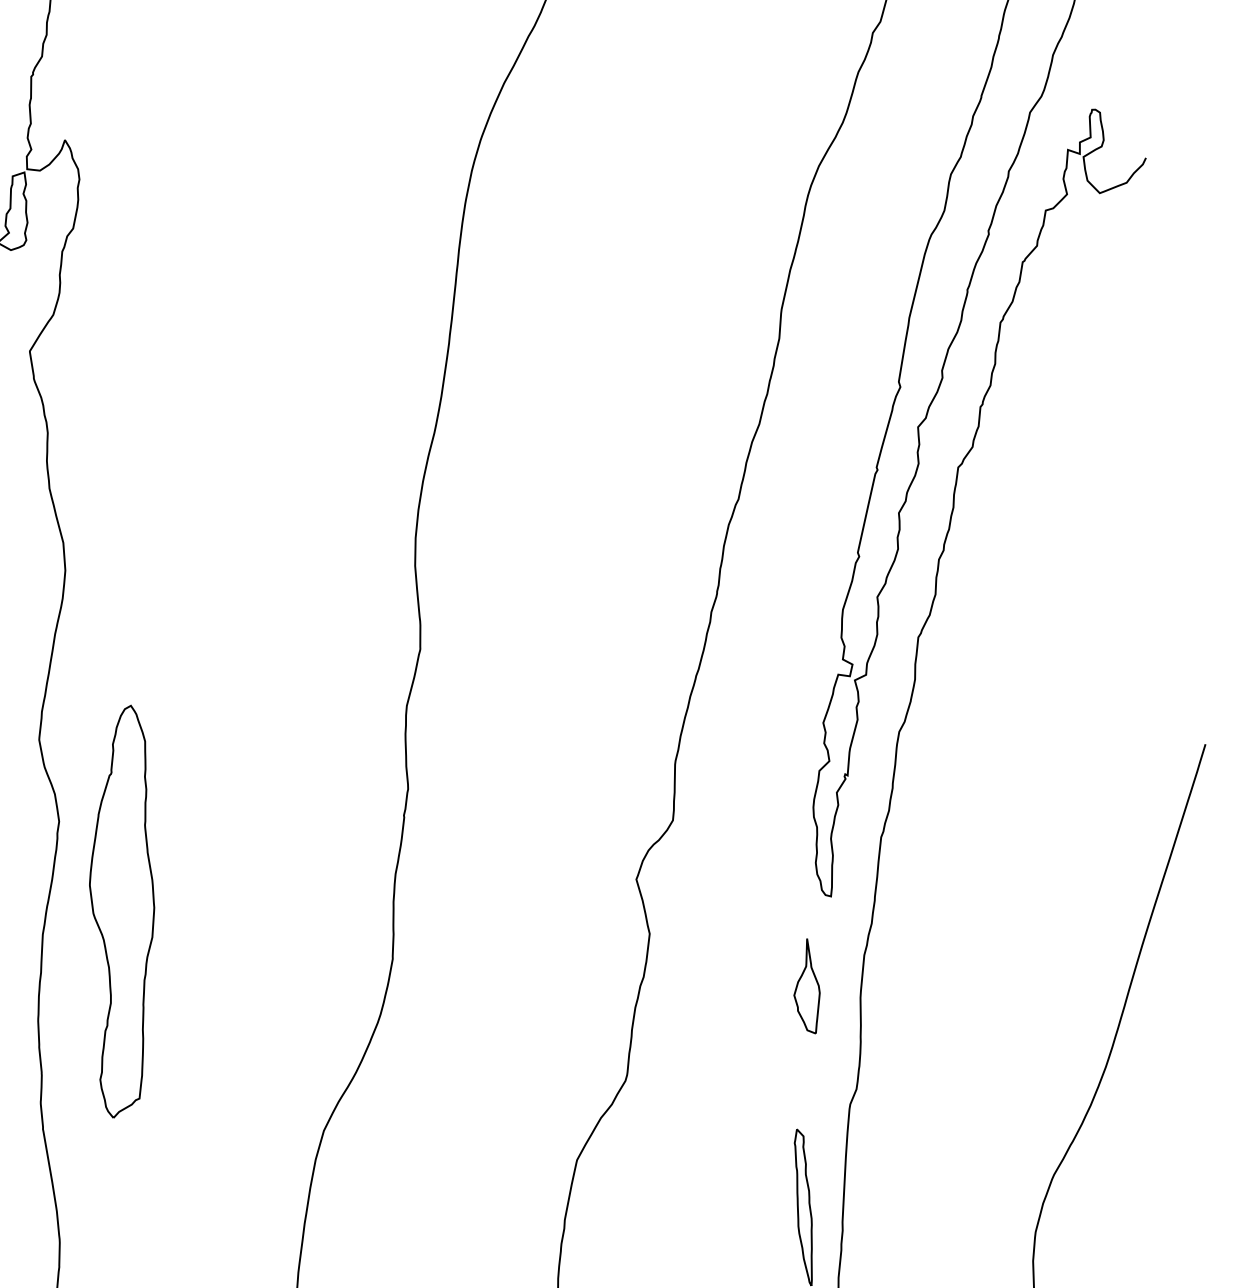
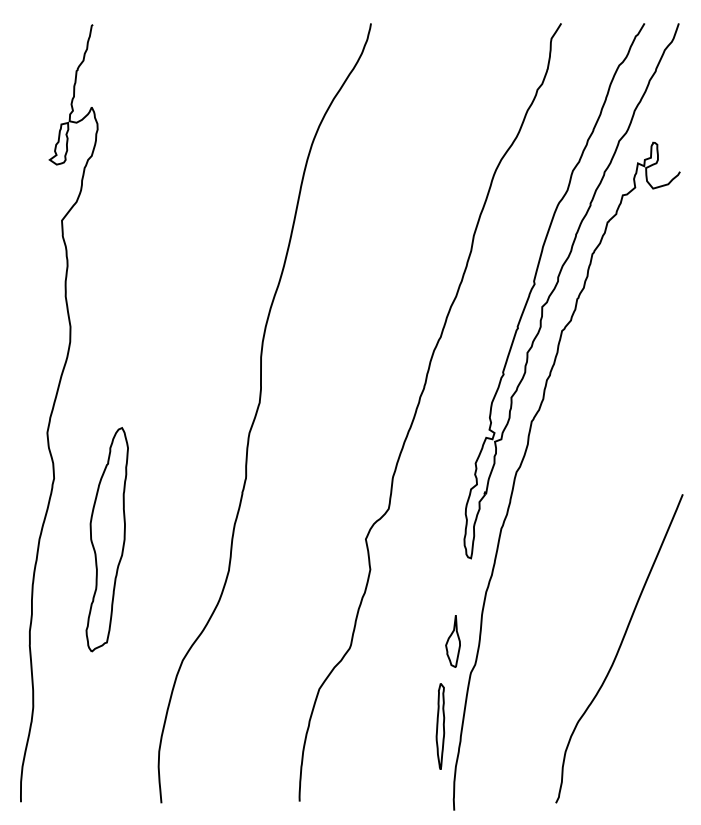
part: (121, 911) -> (106, 539), moved
part: (805, 987) -> (452, 641), moved

